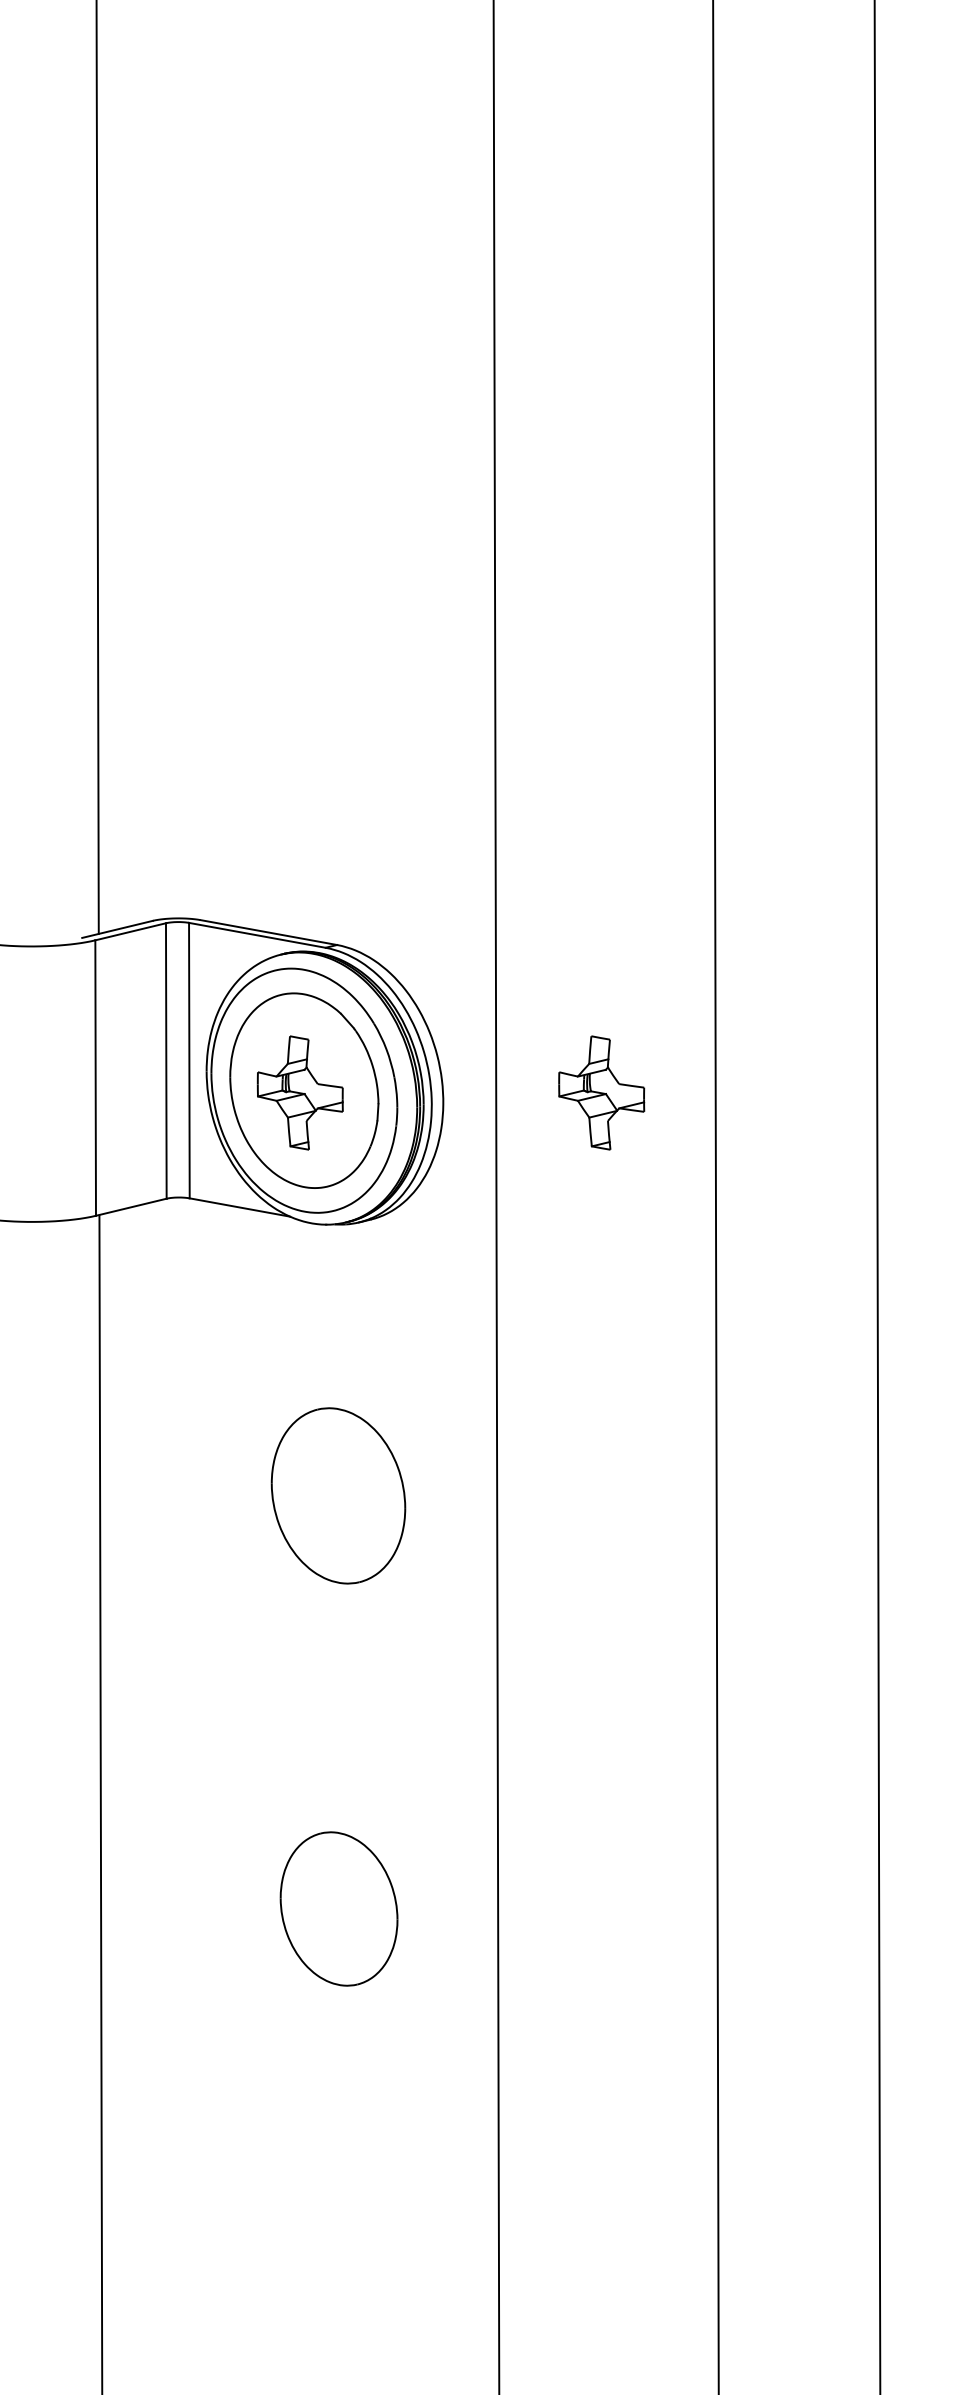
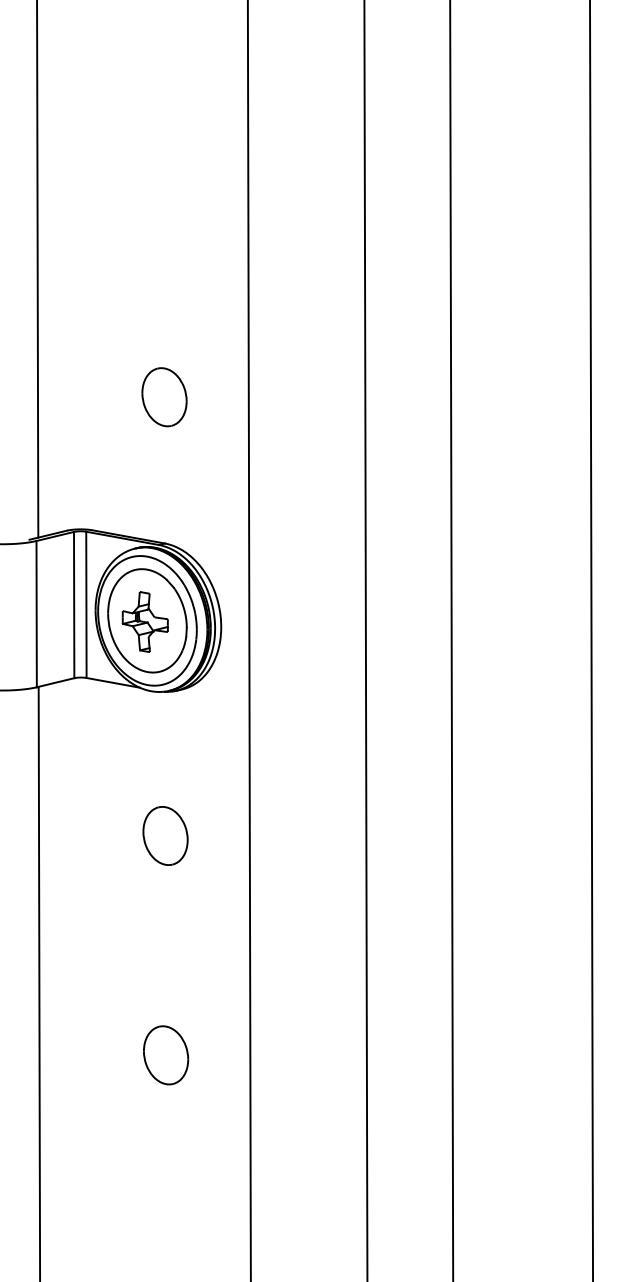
part: (336, 670) -> (164, 397), added
part: (600, 1091) -> (304, 621), removed
part: (338, 1494) -> (165, 835), size x0.62
part: (340, 1909) -> (166, 1055), size x0.71

